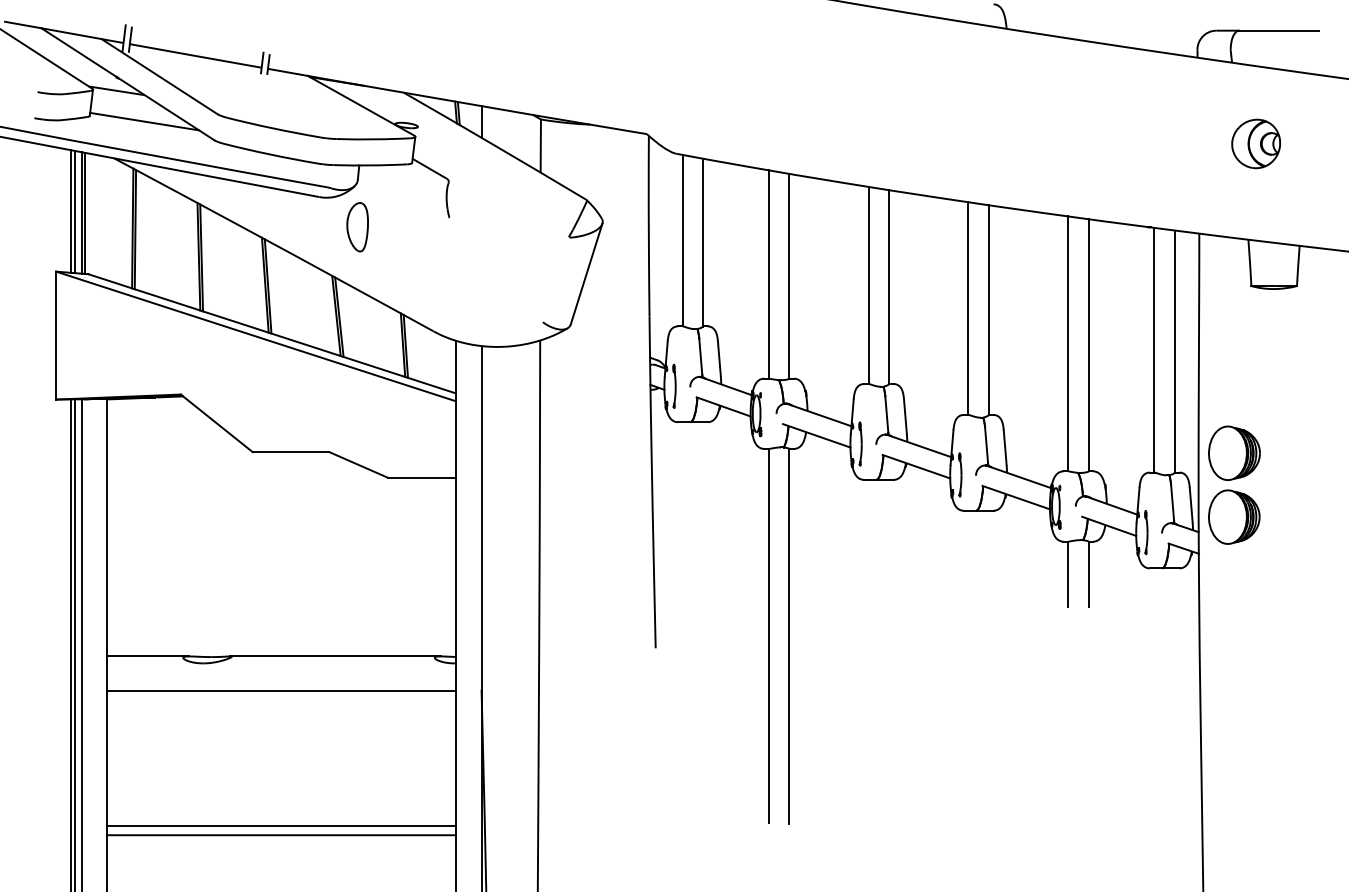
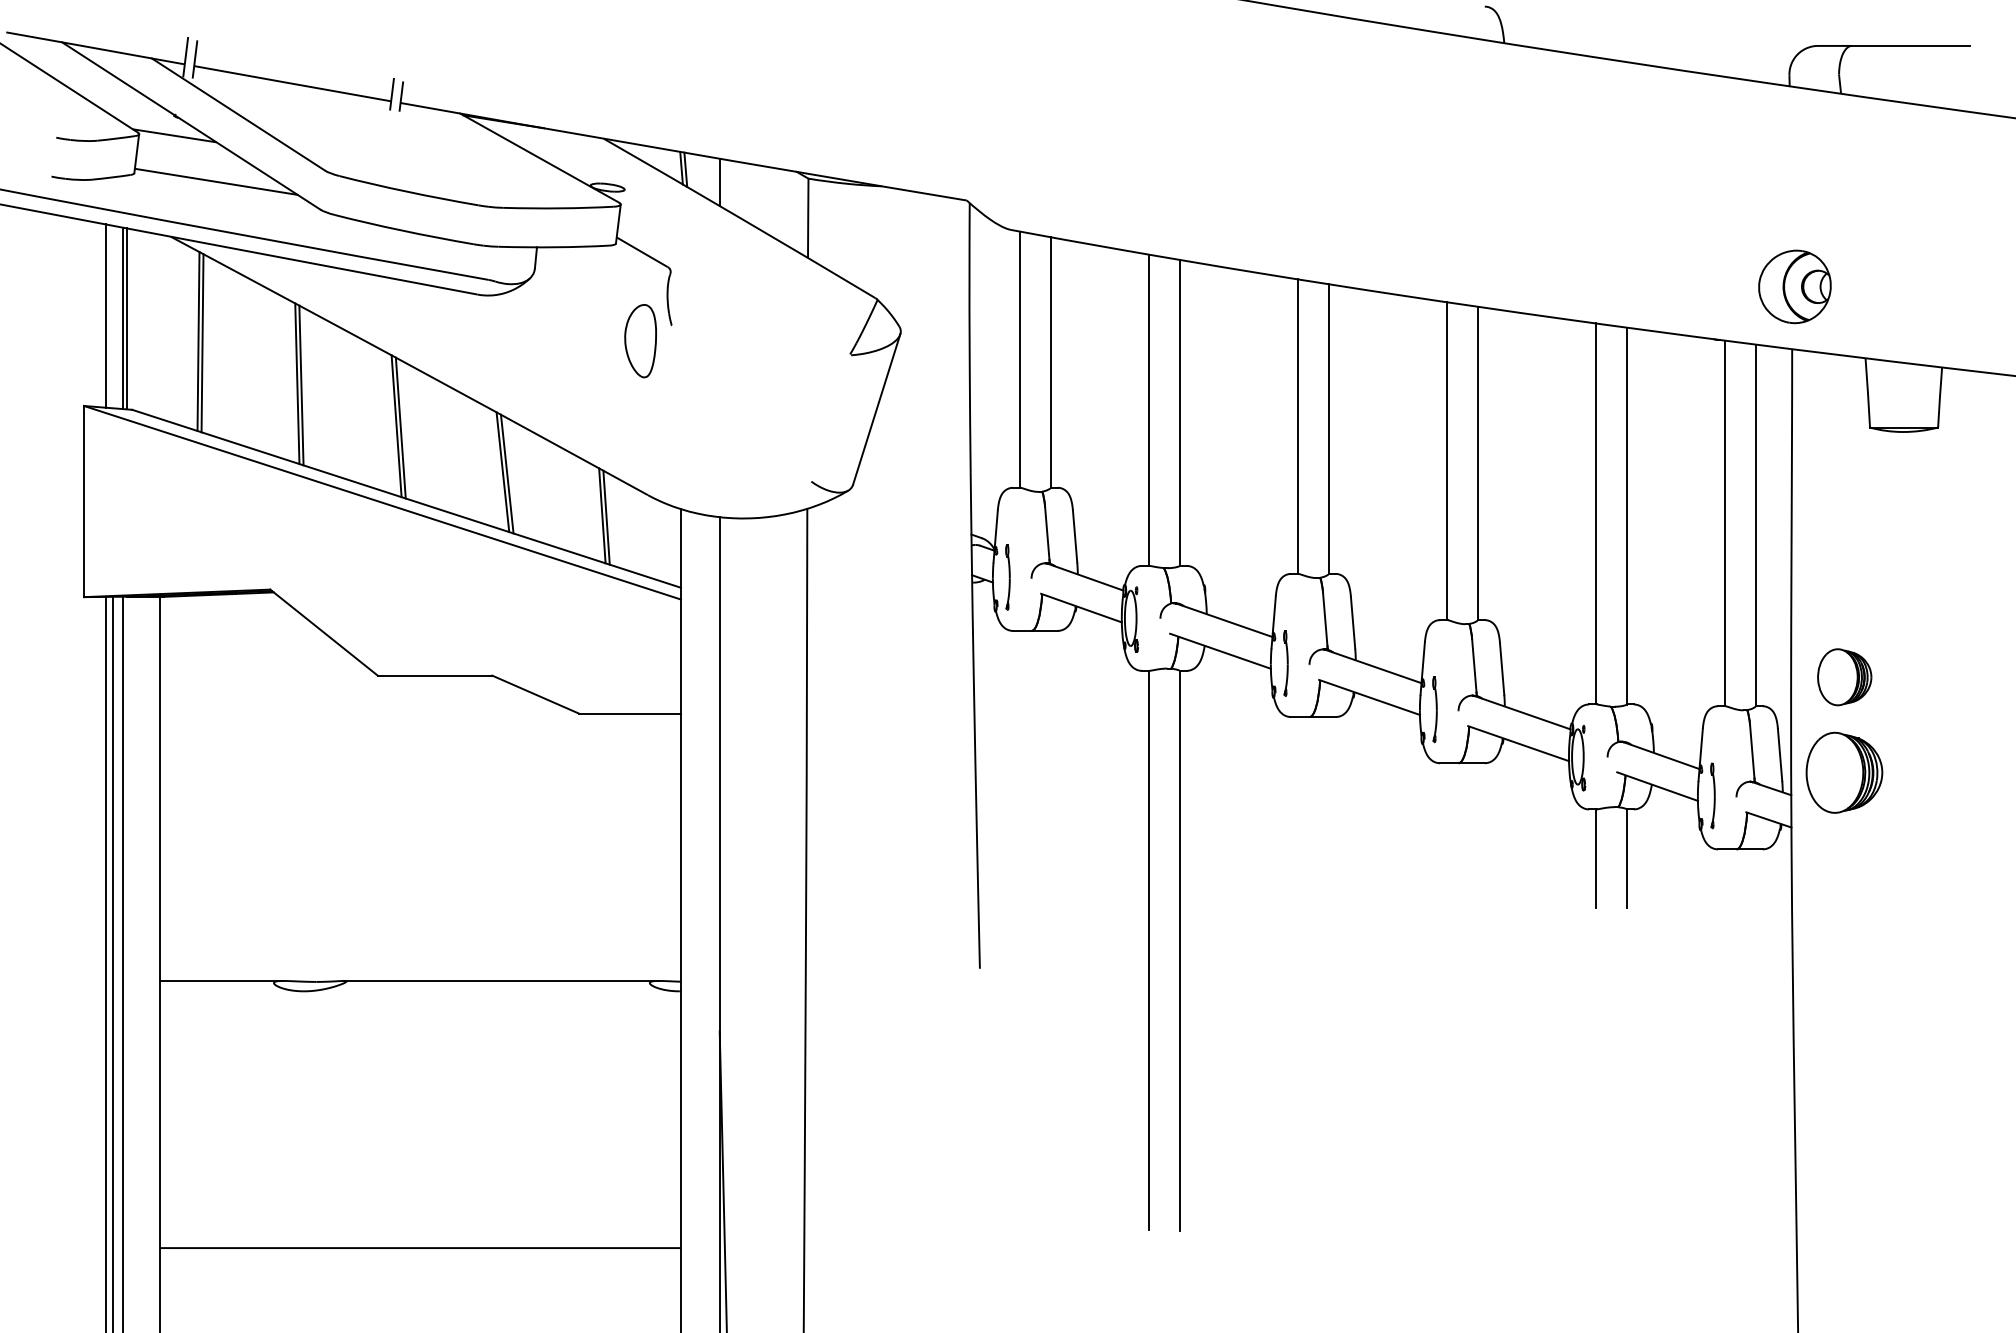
part: (1255, 143) -> (1793, 286), moved
line: (75, 212) -> (112, 317), removed
part: (357, 227) -> (640, 341), moved
part: (1234, 452) -> (1844, 676), size x0.7
line: (280, 691) -> (419, 1033), removed
line: (280, 826) -> (419, 1235), removed

